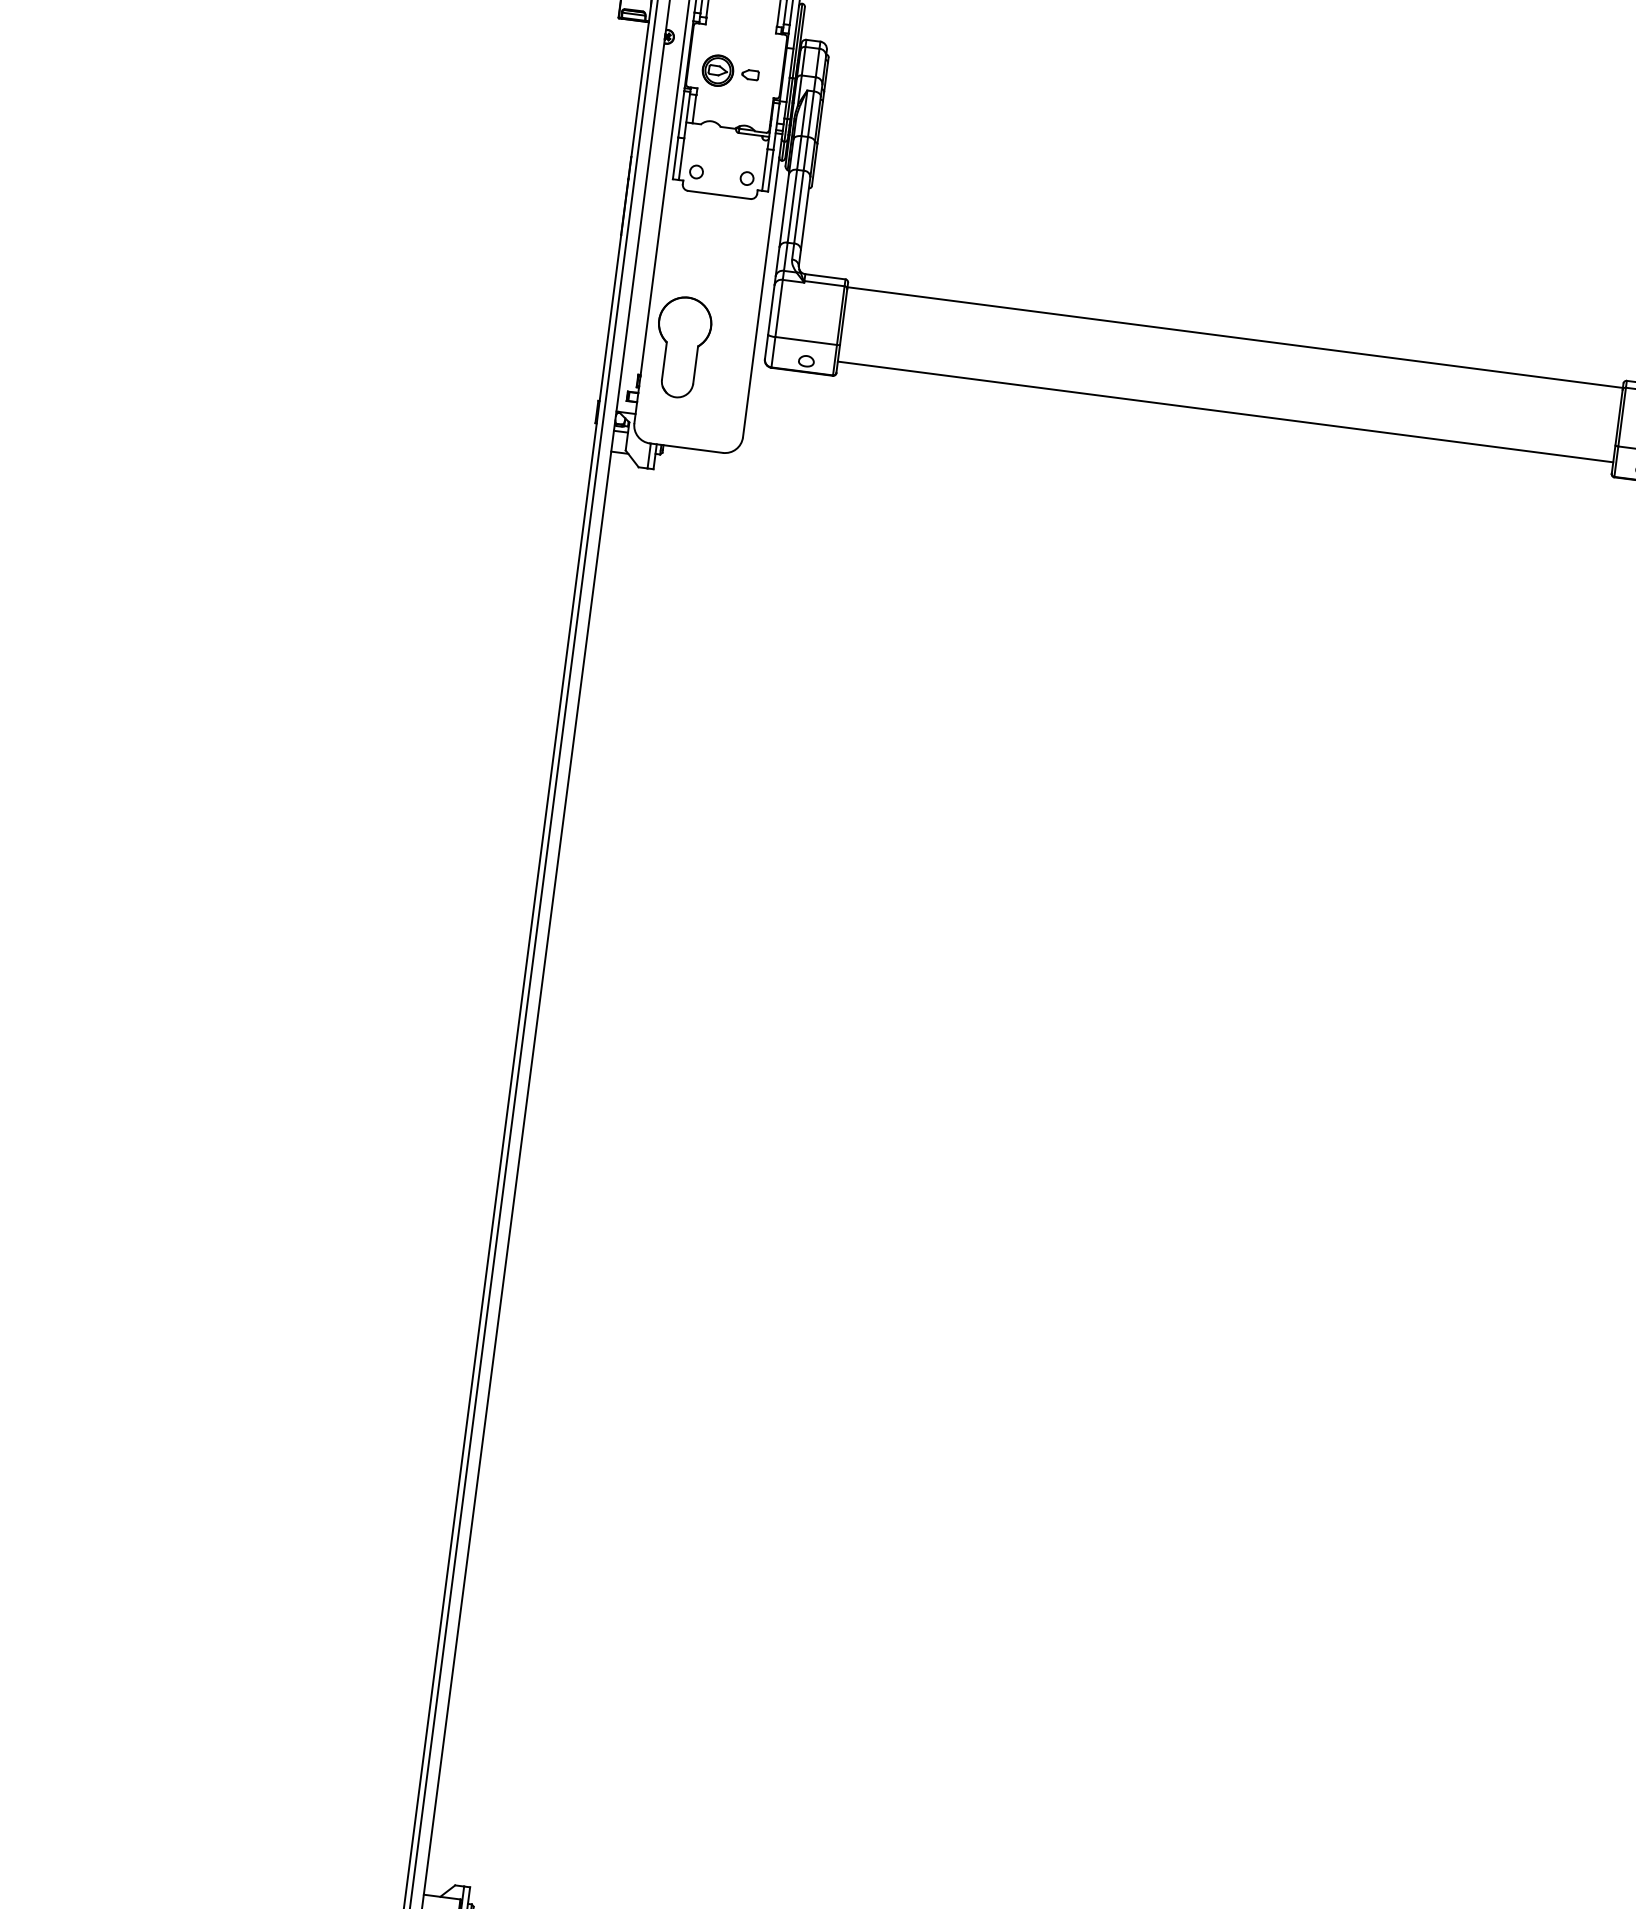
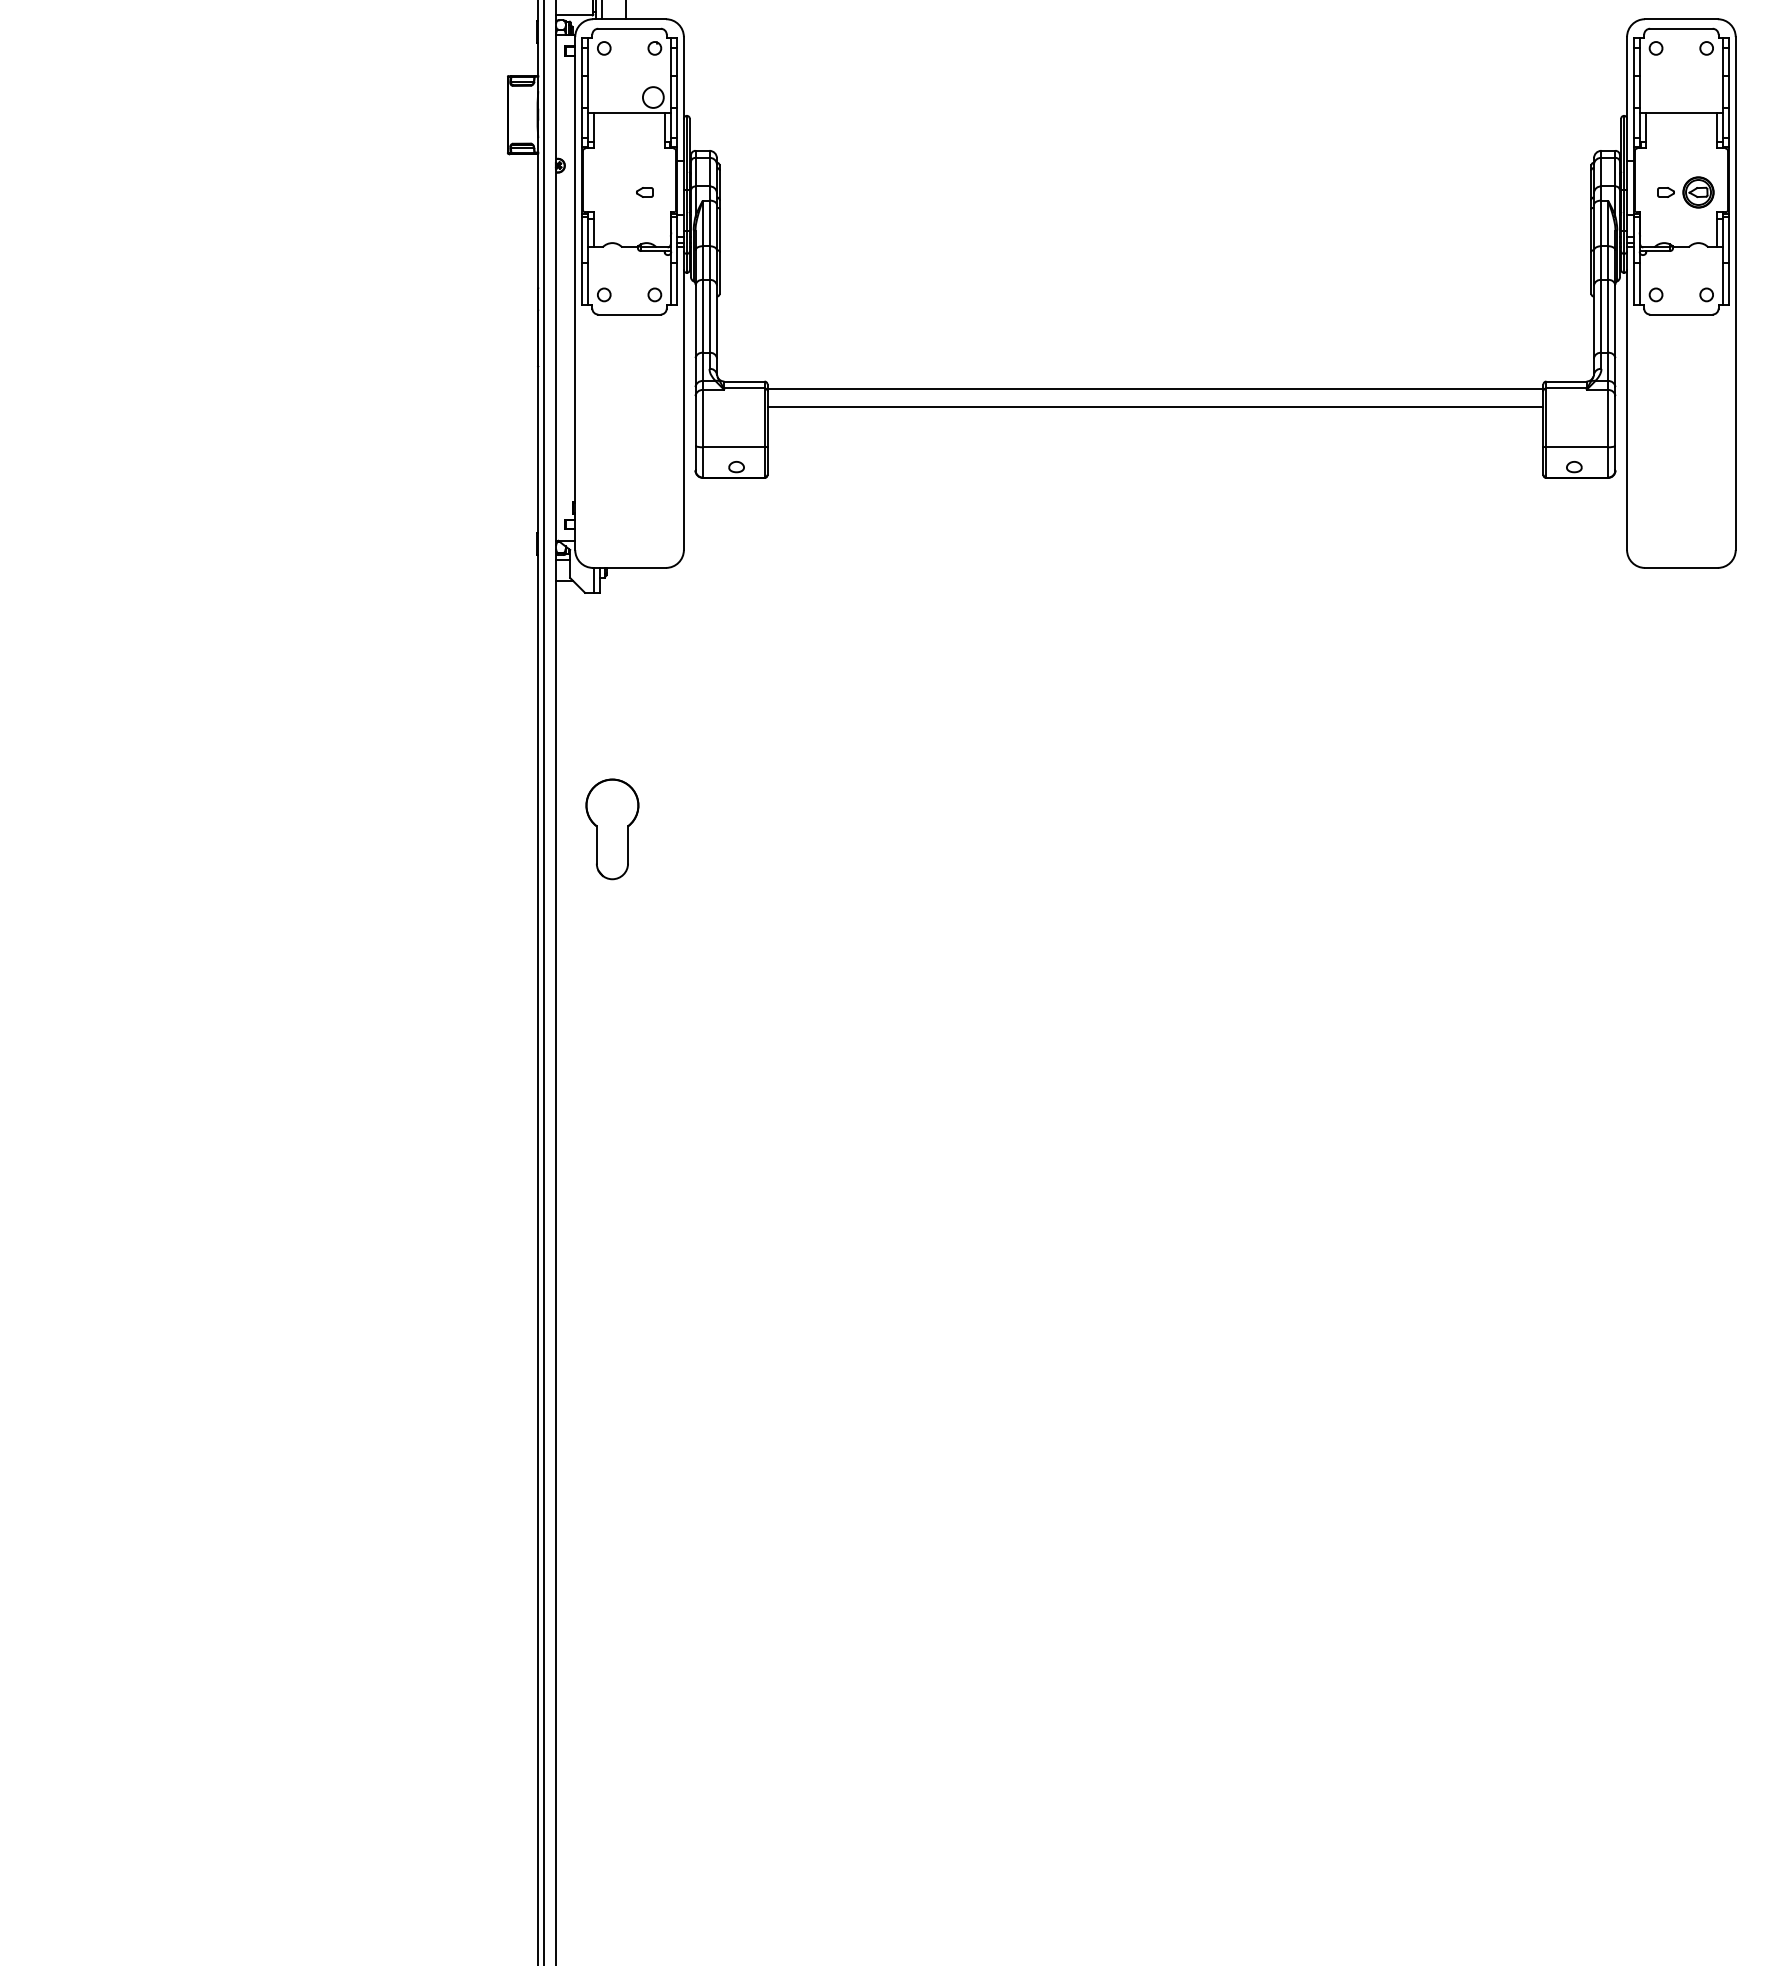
part: (718, 70) -> (612, 192), removed
part: (682, 347) -> (612, 829), moved
line: (1225, 412) -> (1155, 407), moved

